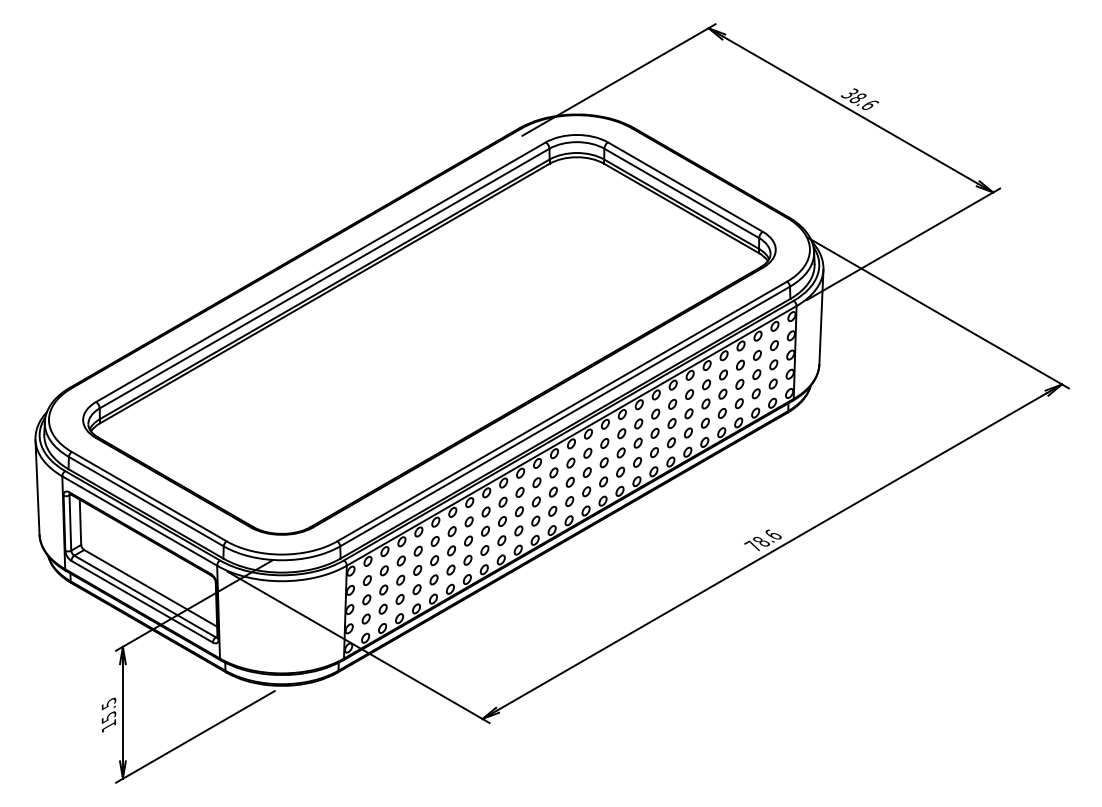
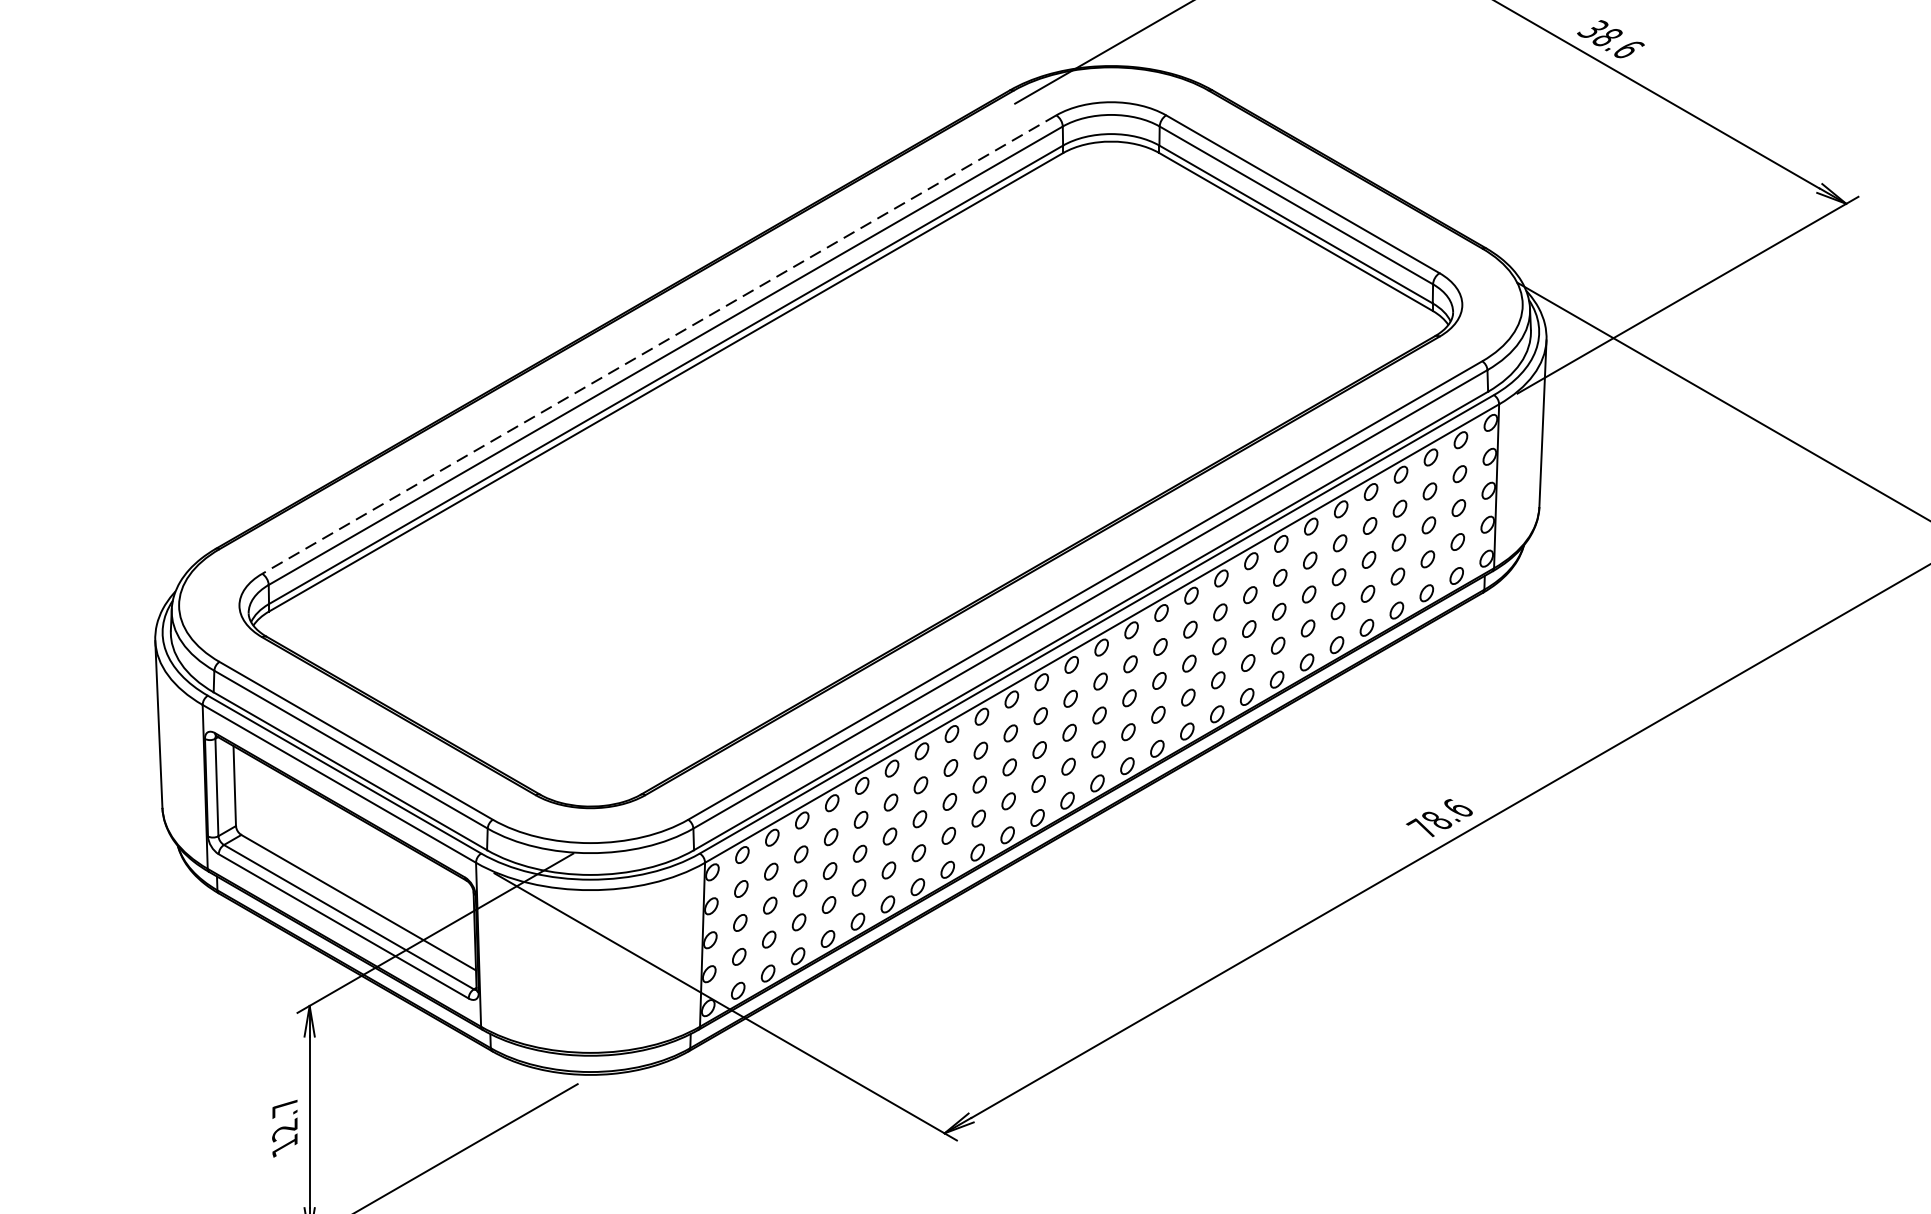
line: (320, 272) -> (658, 345), solid -> dashed
text: (108, 710) -> (284, 1118), 15.5 -> 12.7

